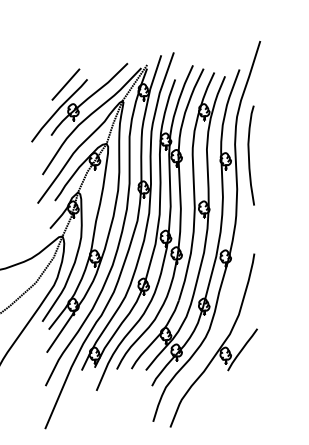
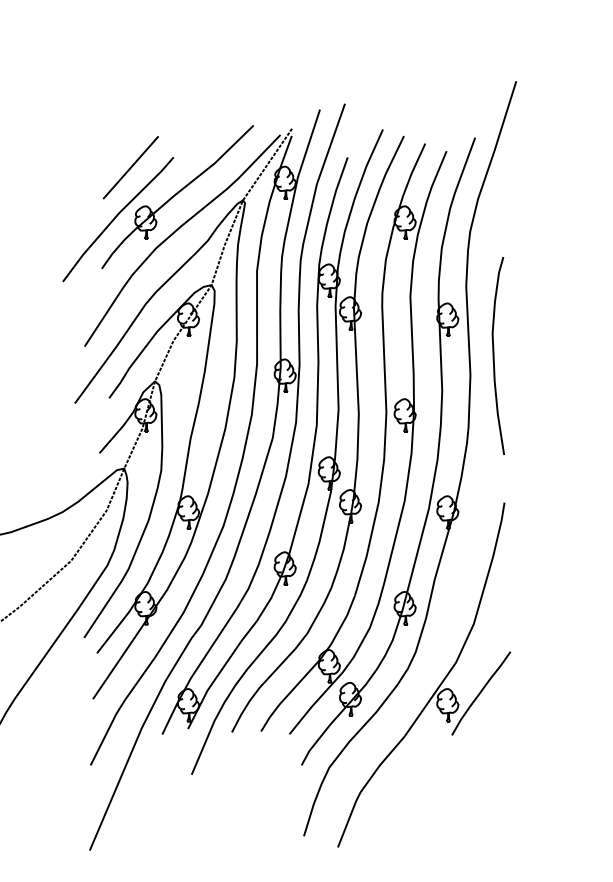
curve: (249, 155) -> (494, 355), moved

